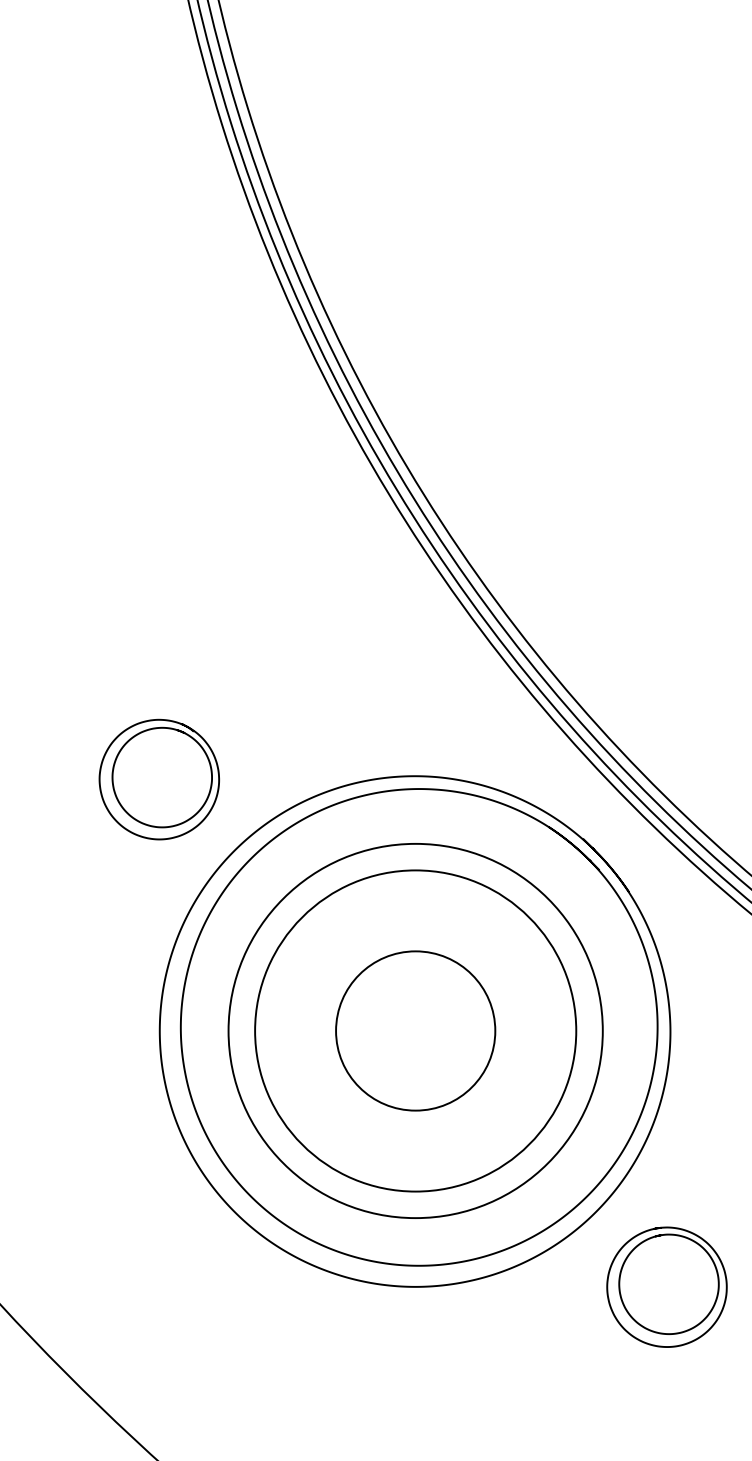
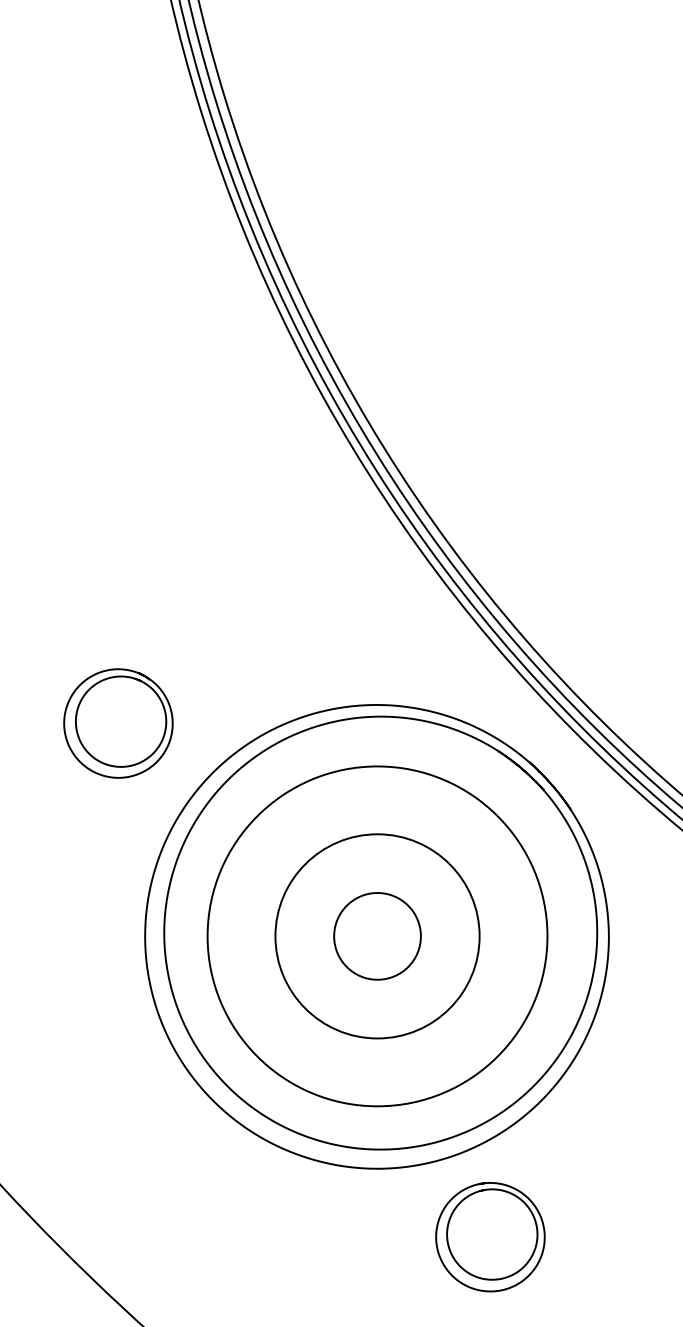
part: (158, 779) -> (117, 723), moved
circle: (415, 1030) -> (377, 935), size x0.6
circle: (415, 1030) -> (377, 935), size x0.7
part: (666, 1286) -> (489, 1236), moved

